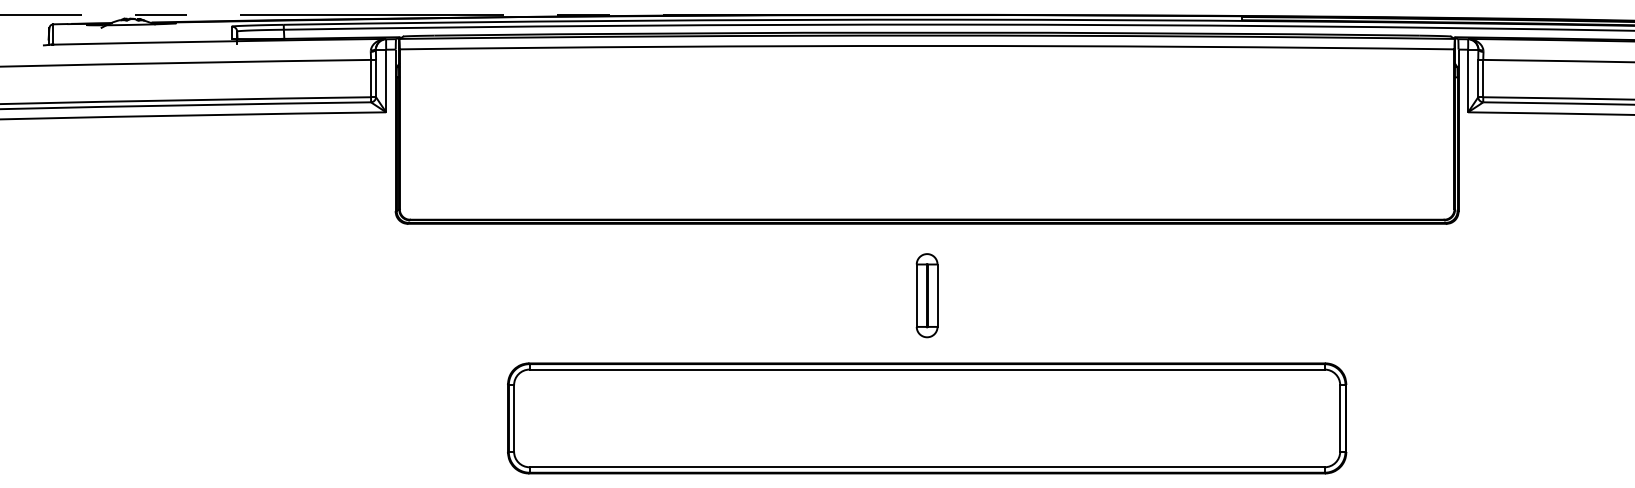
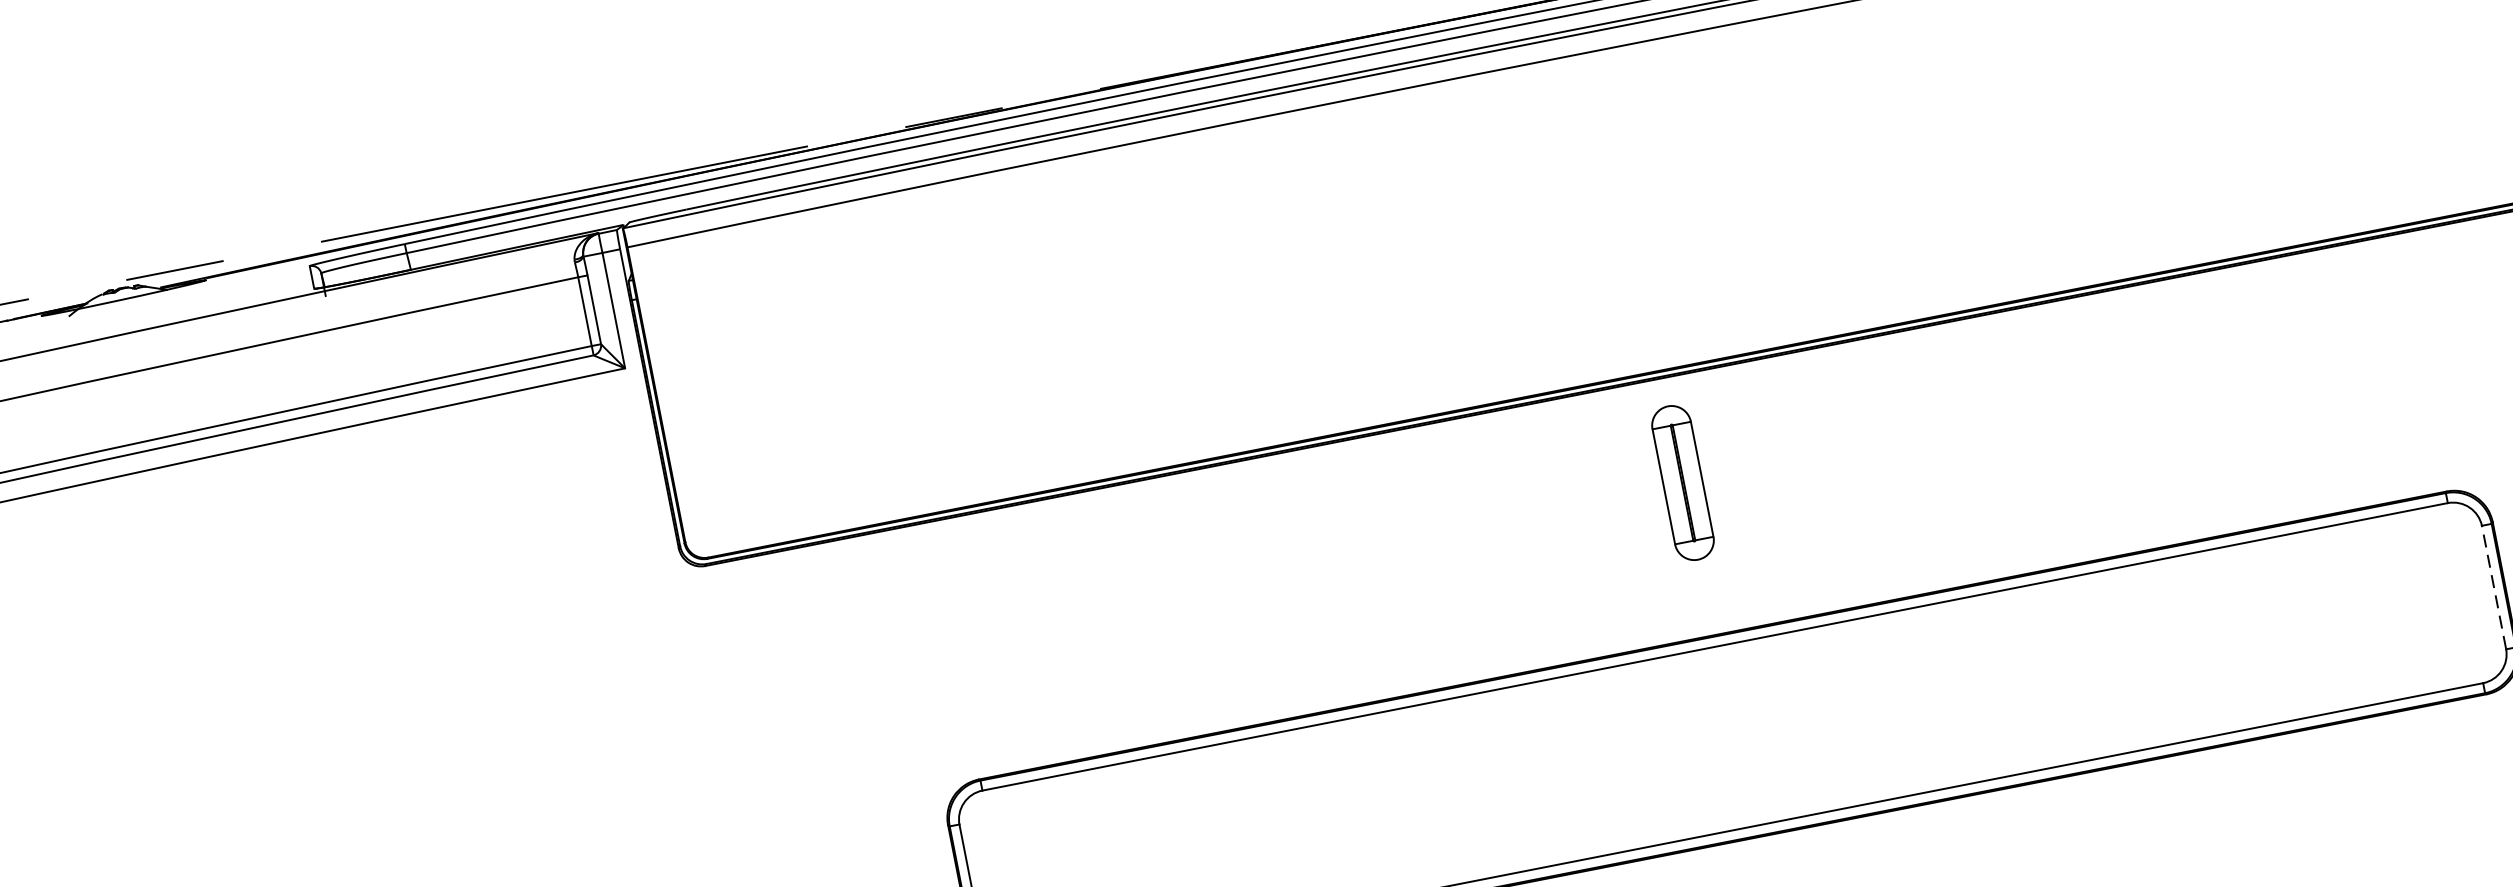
part: (926, 295) -> (1681, 482), moved
line: (1340, 417) -> (2494, 585), solid -> dashed

